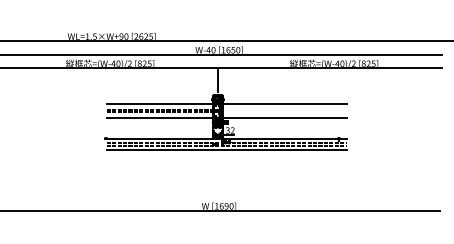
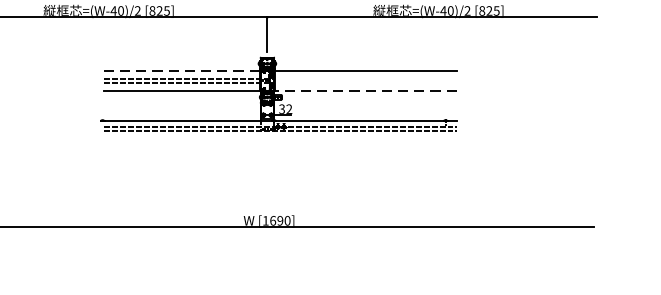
line: (164, 104) -> (188, 70), solid -> dashed
line: (279, 117) -> (358, 90), solid -> dashed
line: (226, 149) -> (280, 137), removed

